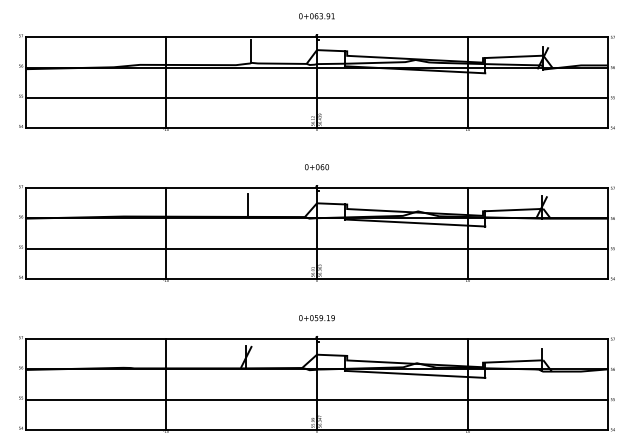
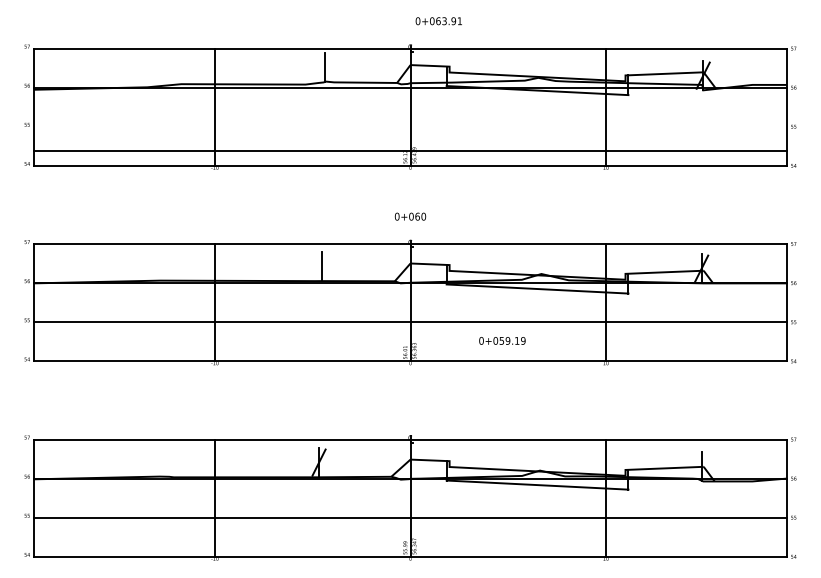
text: (316, 16) -> (438, 21), moved
line: (316, 97) -> (409, 151), moved
text: (316, 318) -> (501, 341), moved

